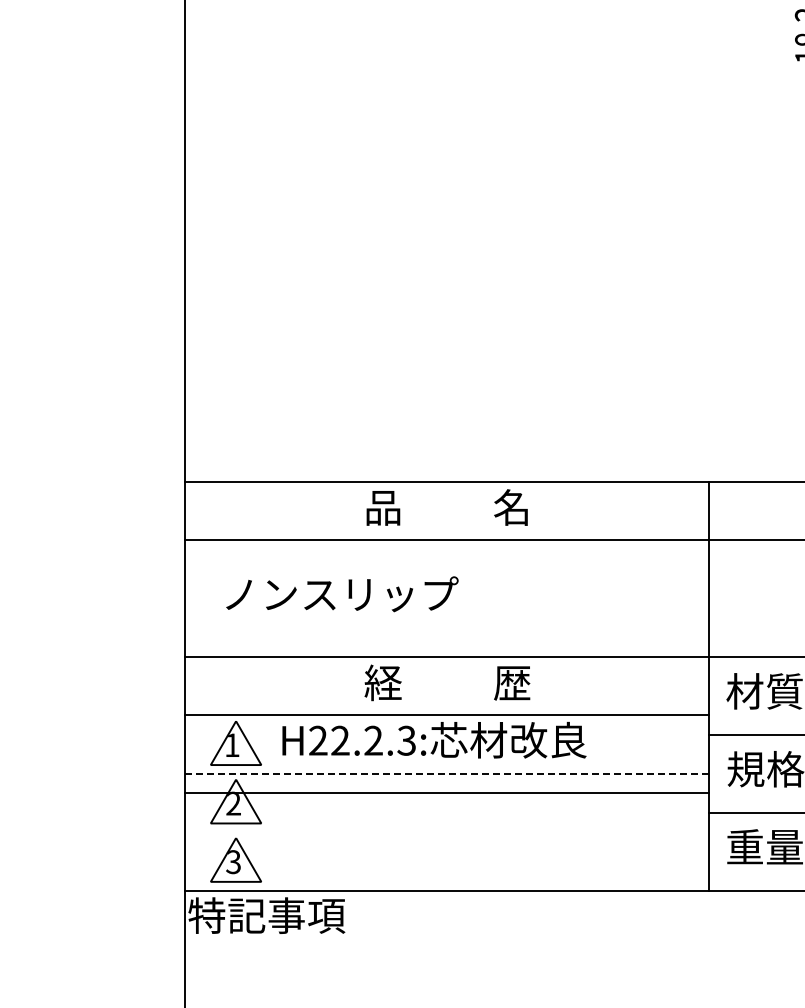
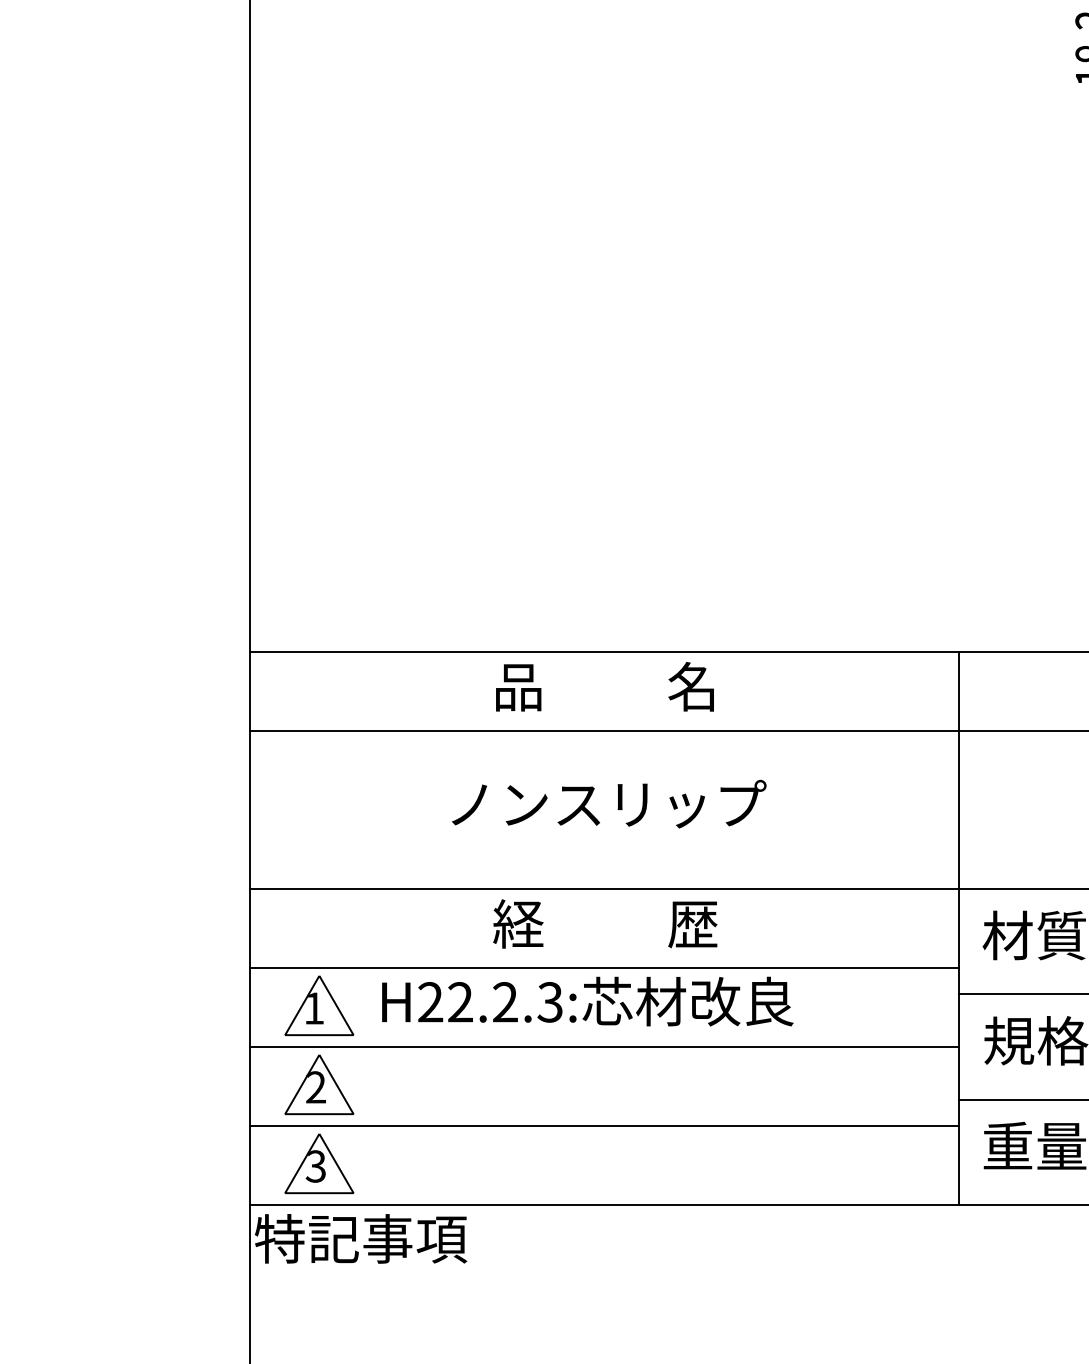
text: (342, 594) -> (609, 804), moved
line: (447, 773) -> (605, 1046), dashed -> solid
line: (446, 793) -> (604, 1126), moved

